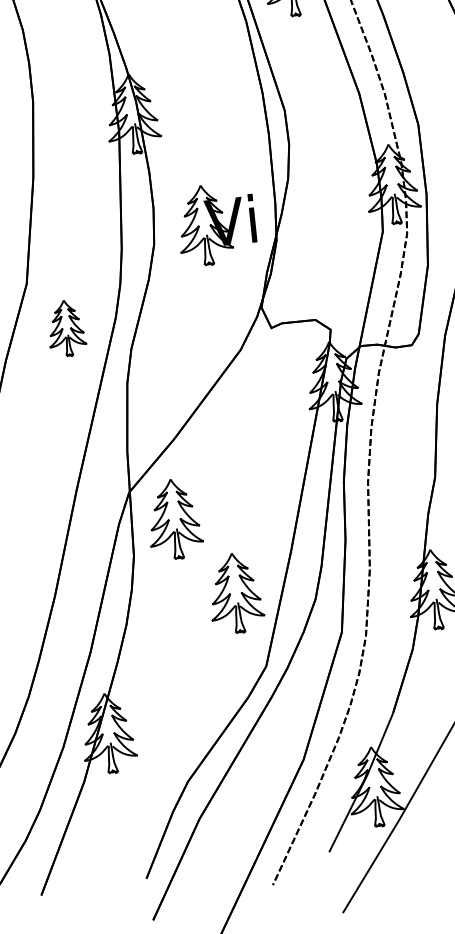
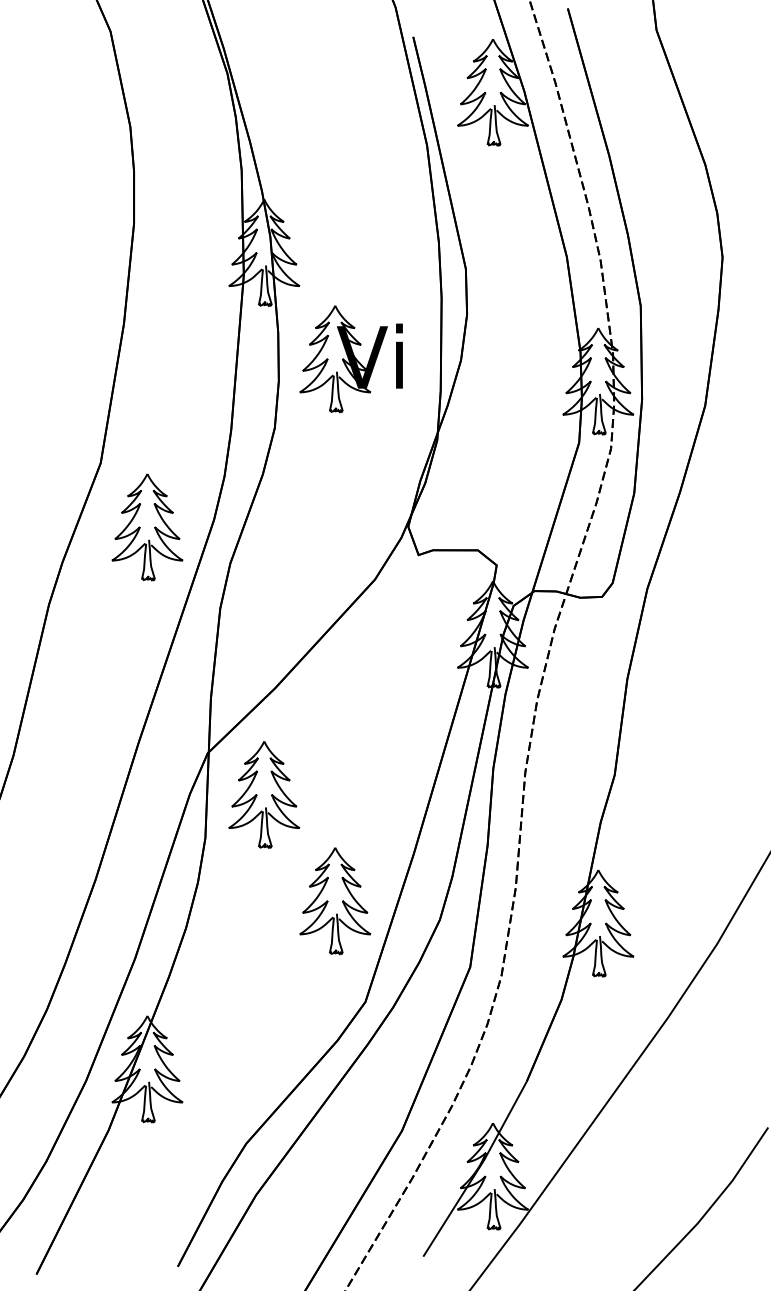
part: (216, 224) -> (350, 359), moved
part: (66, 328) -> (147, 527), size x1.43

